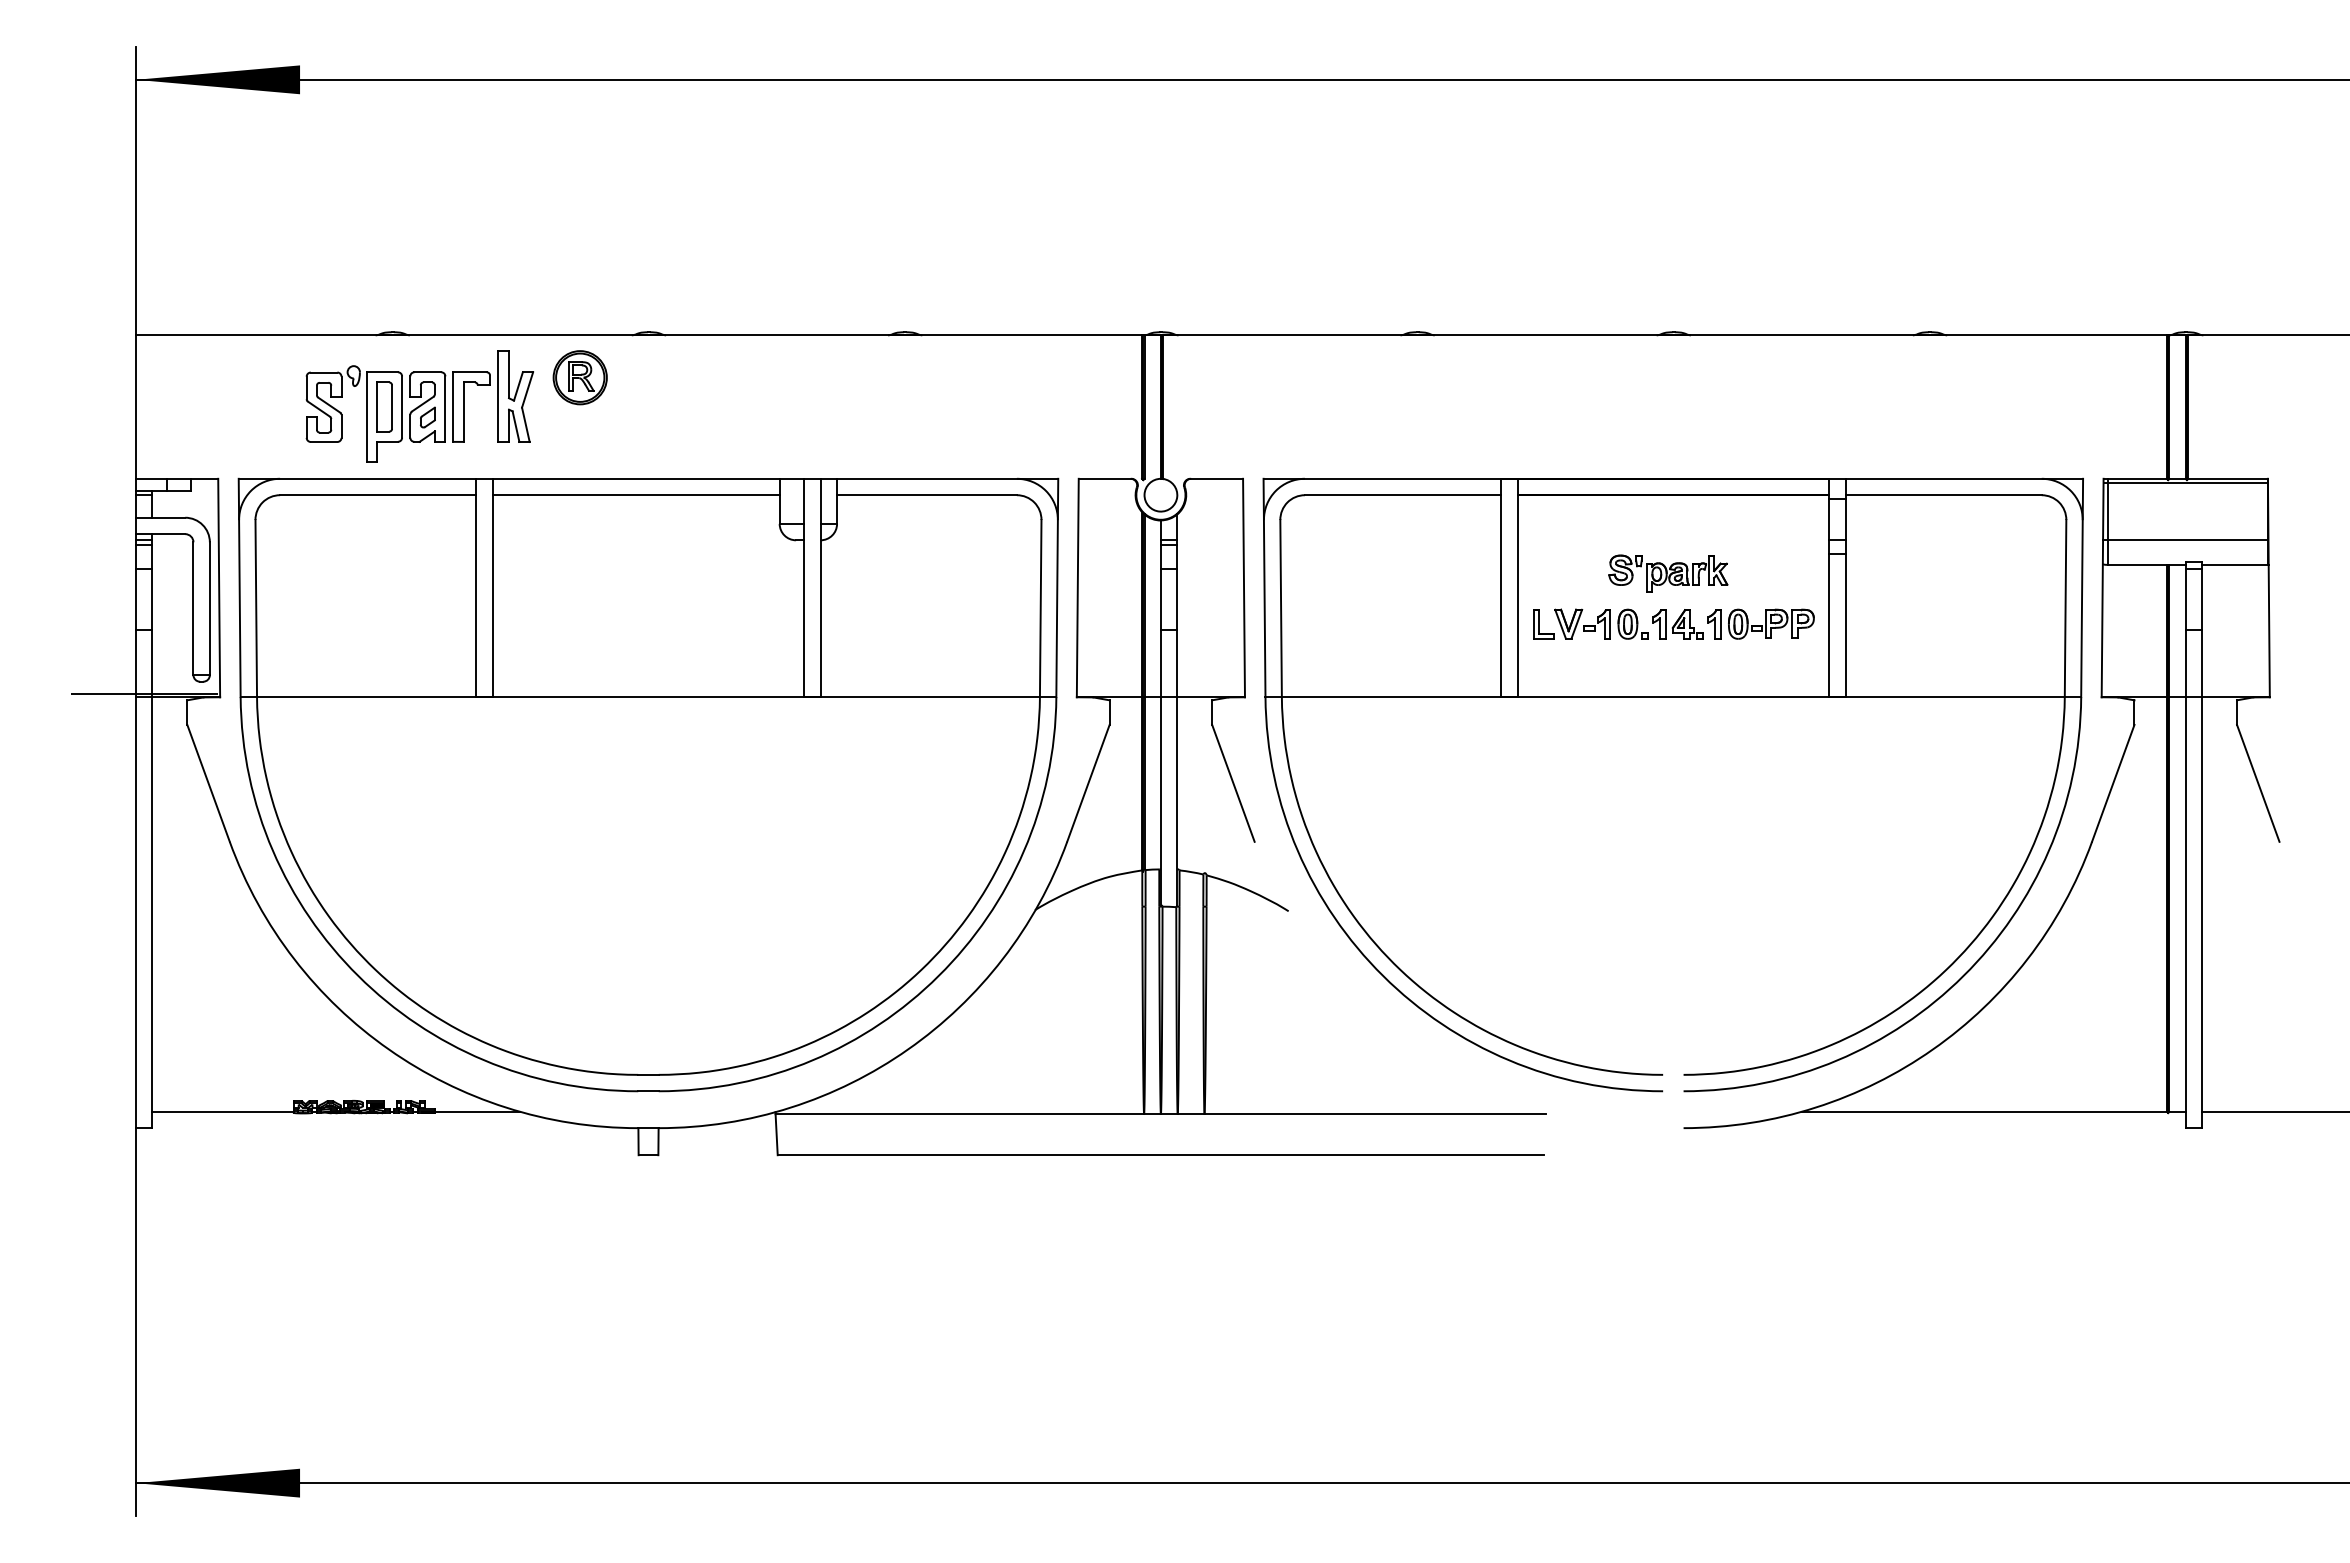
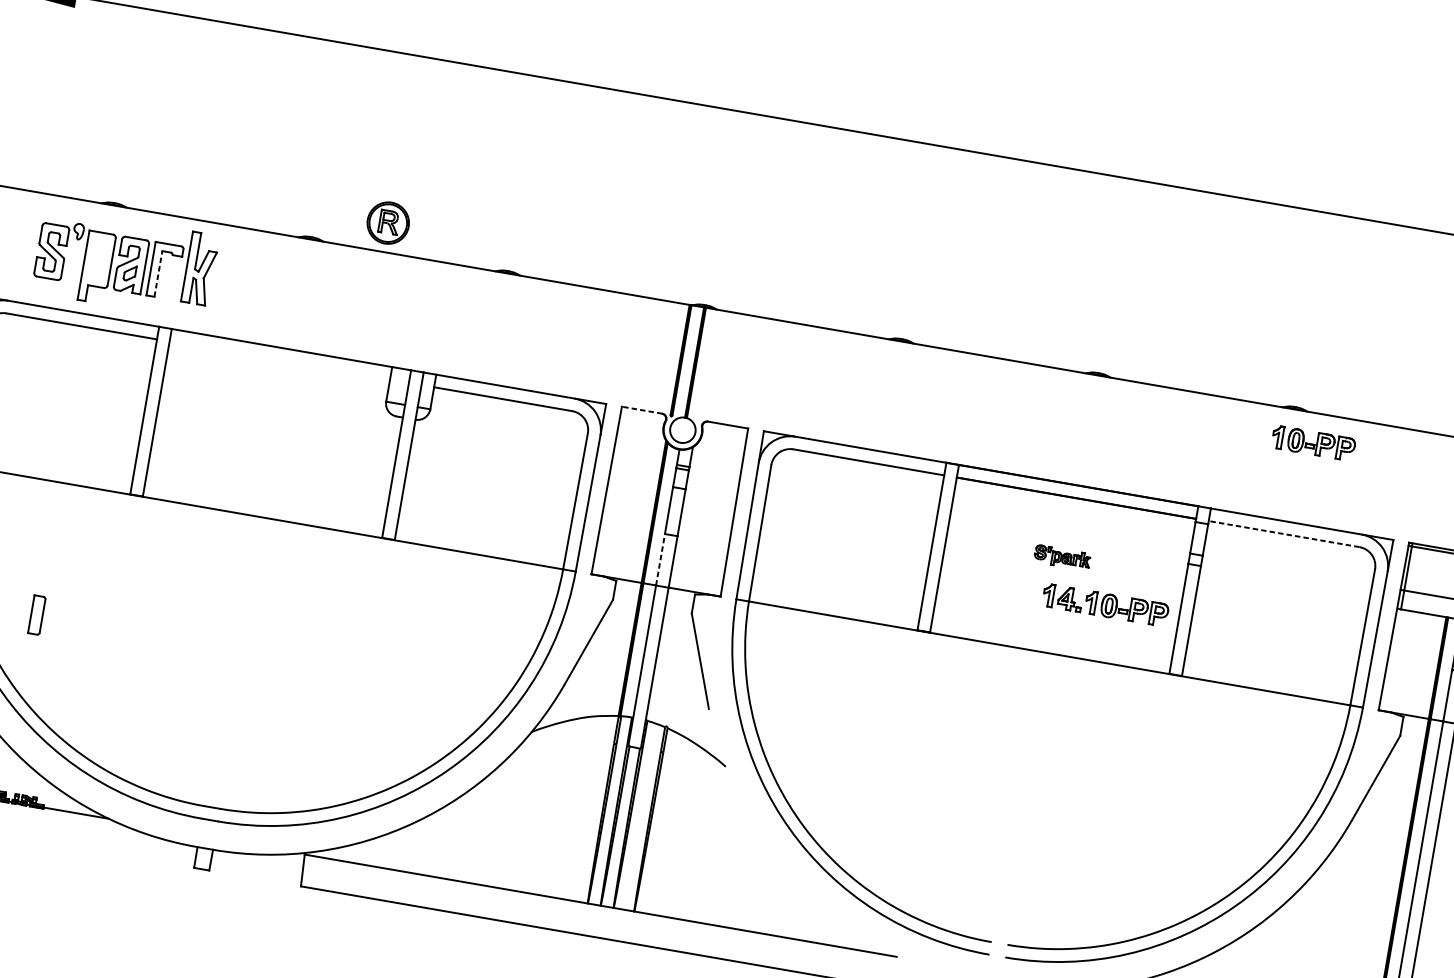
part: (1960, 373) -> (1313, 442), added
part: (579, 377) -> (387, 222), moved
part: (384, 406) -> (36, 614), moved
line: (463, 412) -> (158, 274), solid -> dashed
line: (1104, 478) -> (641, 409), solid -> dashed
line: (635, 495) -> (279, 360), removed
line: (1943, 495) -> (1283, 534), solid -> dashed
part: (1668, 573) -> (1062, 557), size x0.6
part: (1590, 623) -> (995, 585), removed
line: (1160, 663) -> (660, 559), solid -> dashed

